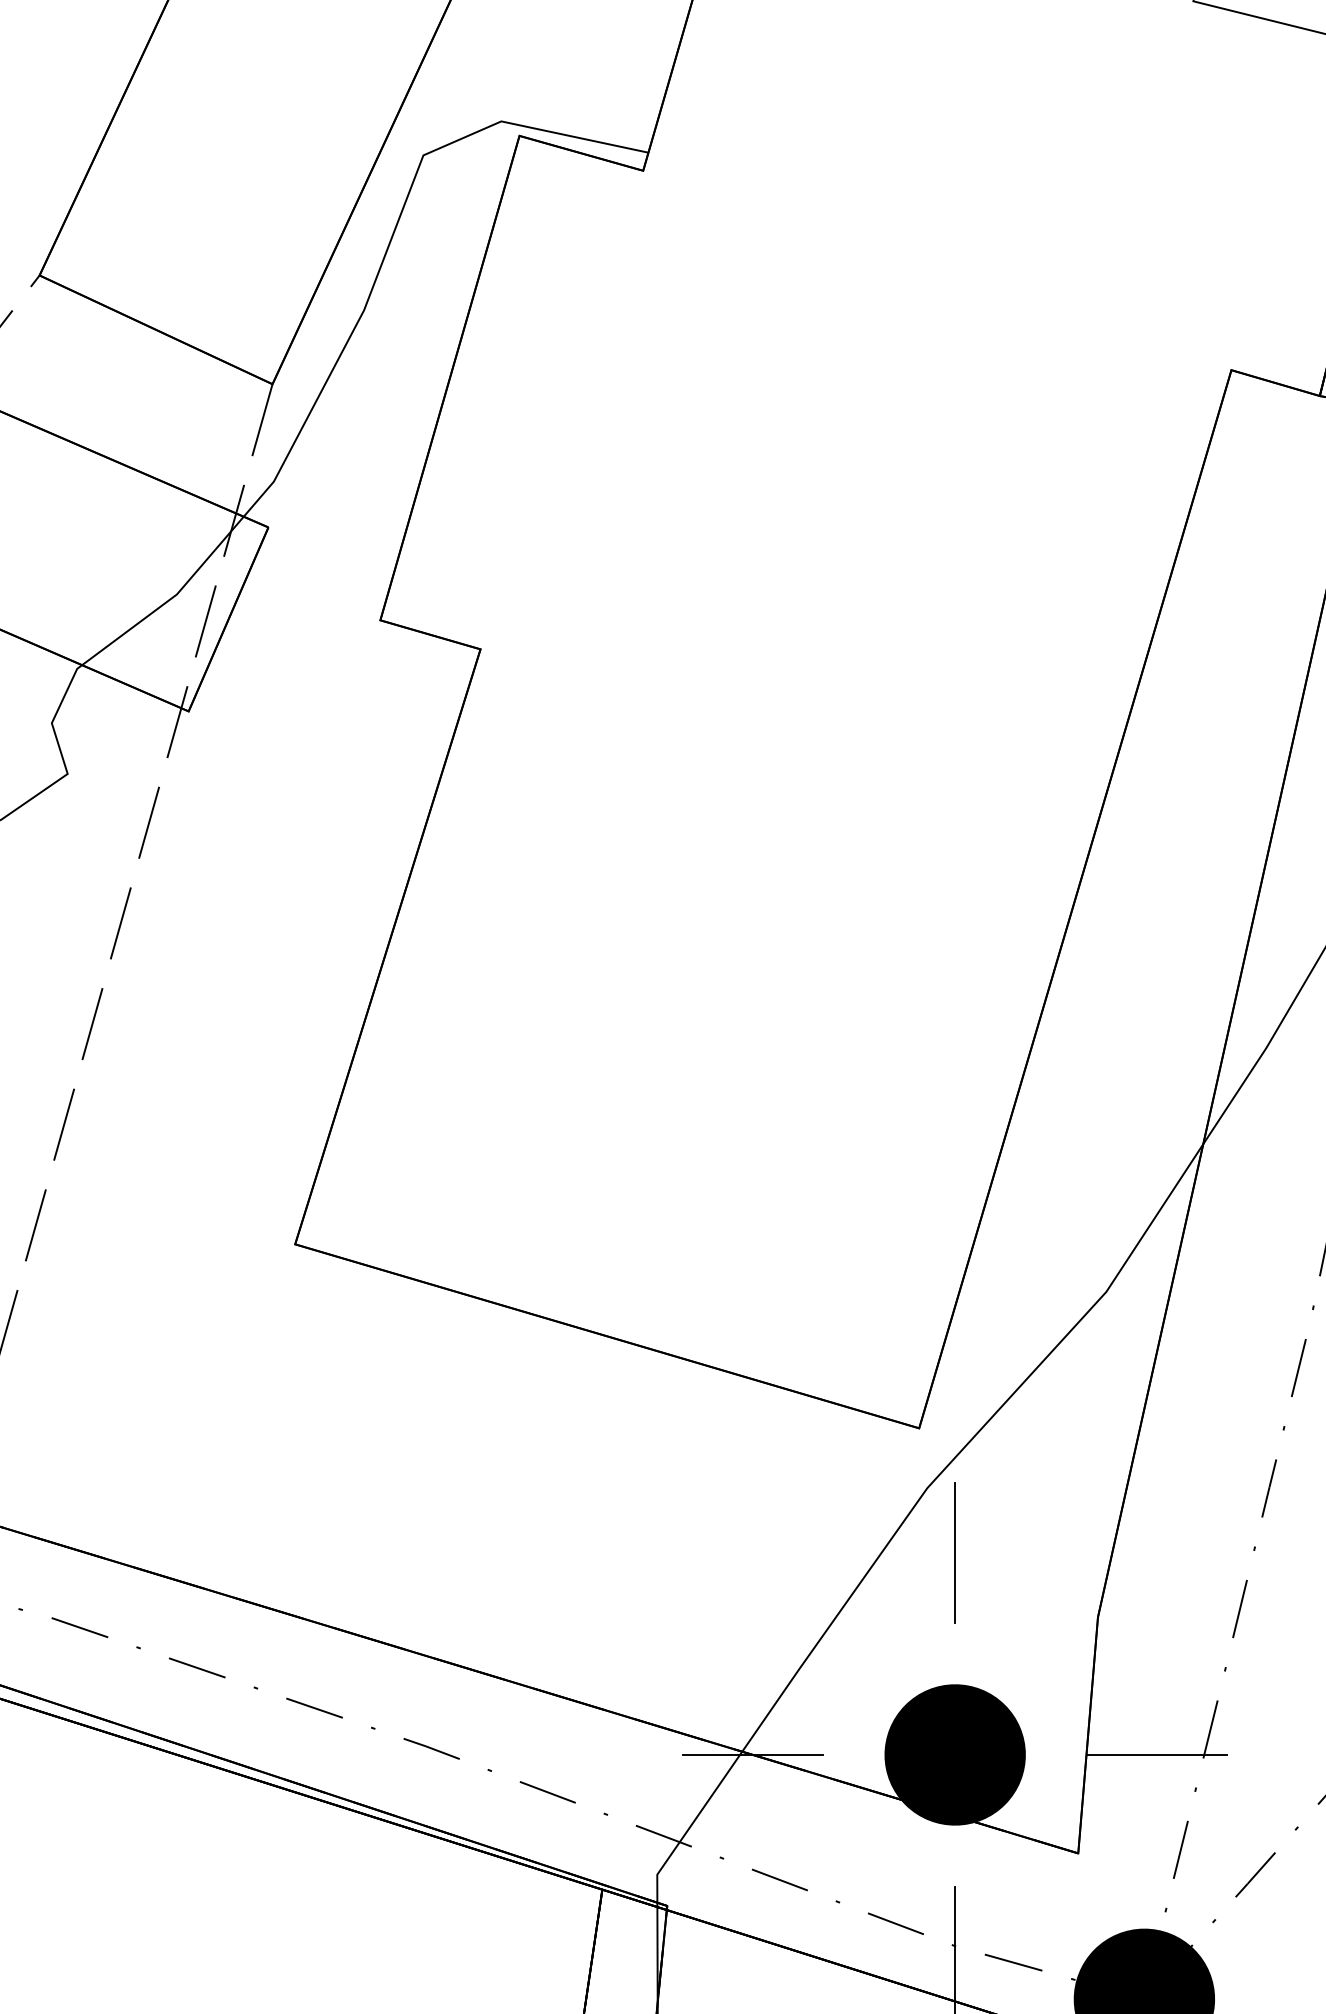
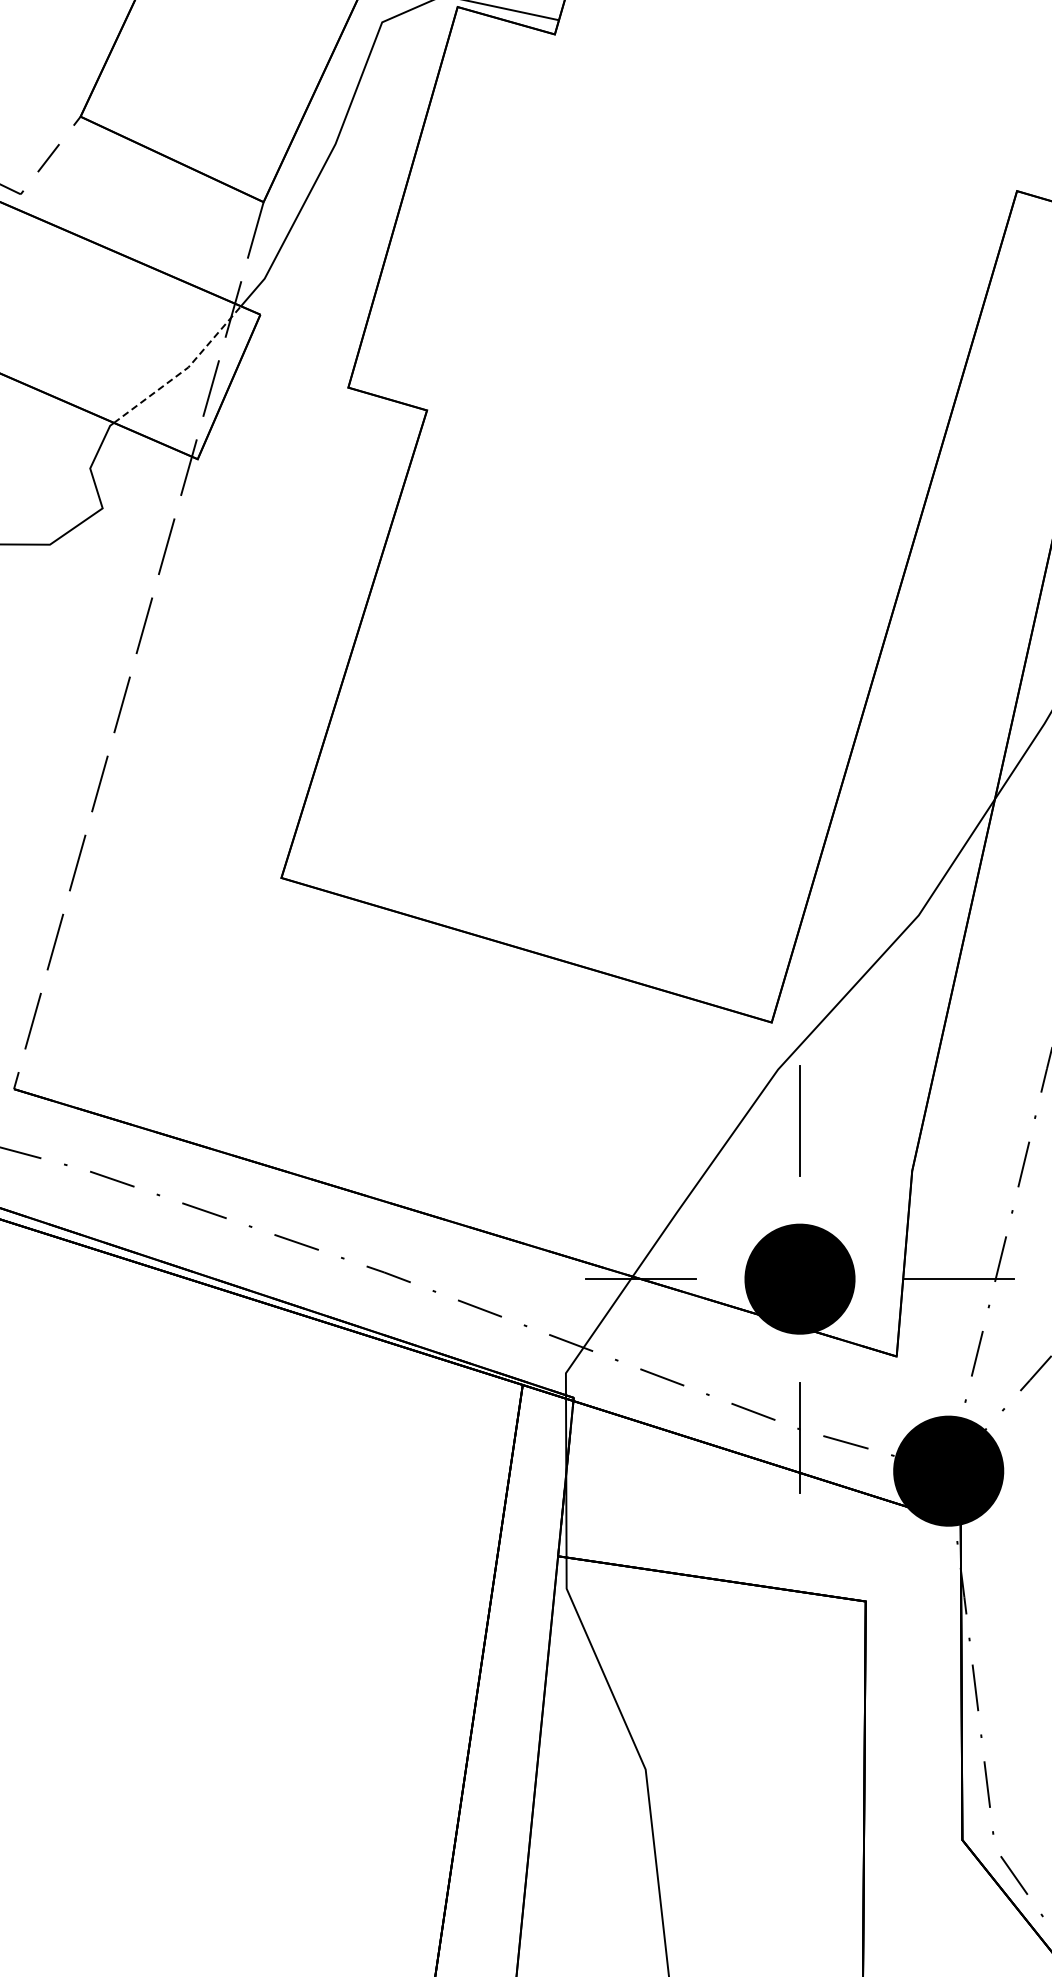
line: (171, 598) -> (184, 370), solid -> dashed

